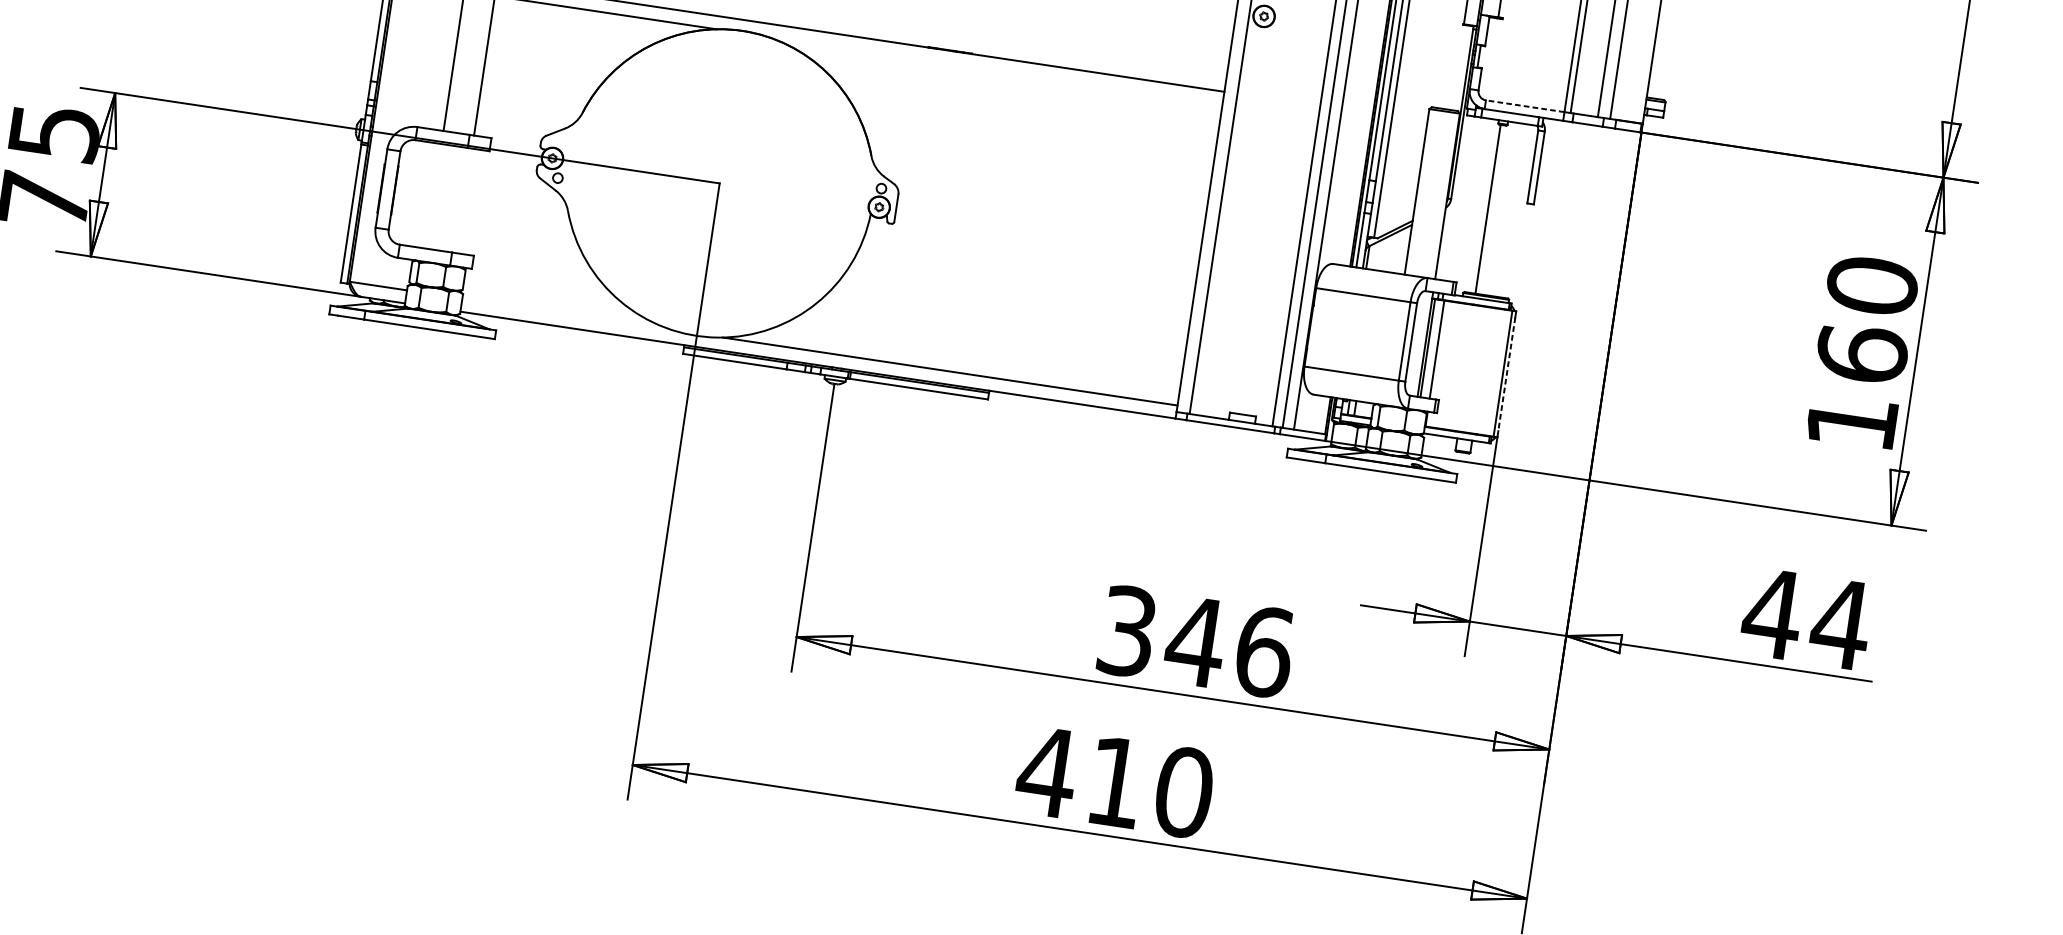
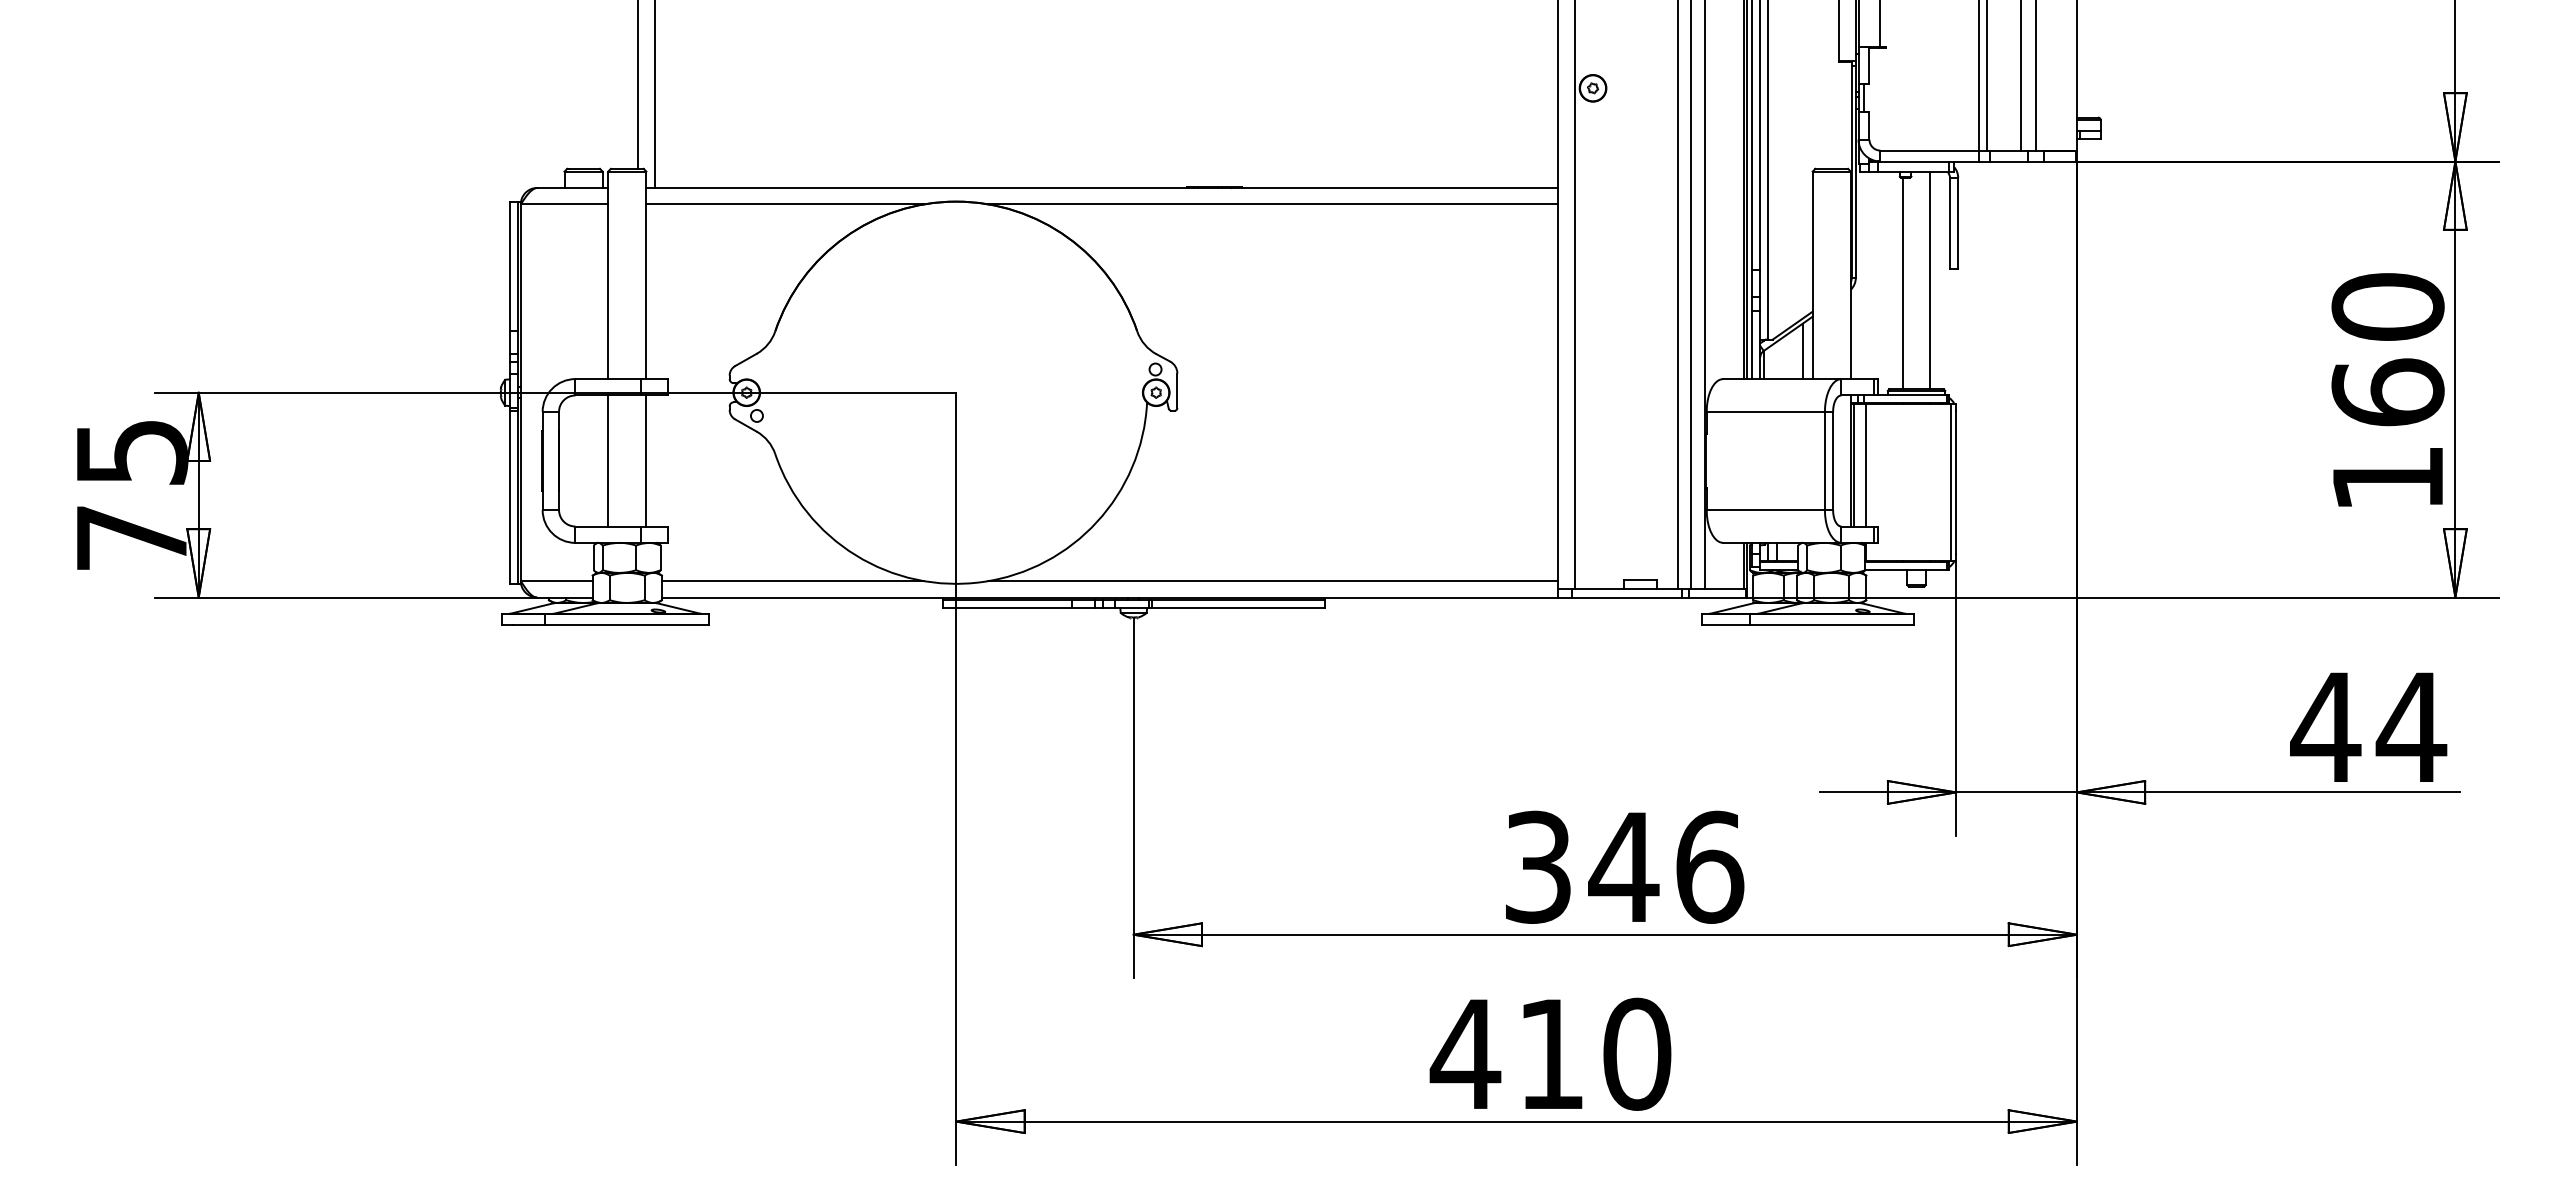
line: (995, 71) -> (1273, 204), added
line: (1525, 106) -> (1929, 150), dashed -> solid
line: (434, 196) -> (608, 460), added
line: (464, 200) -> (646, 460), added
line: (1510, 210) -> (1930, 280), added
line: (1399, 251) -> (1802, 351), added
line: (566, 314) -> (792, 581), added
line: (1506, 375) -> (1956, 483), dashed -> solid

